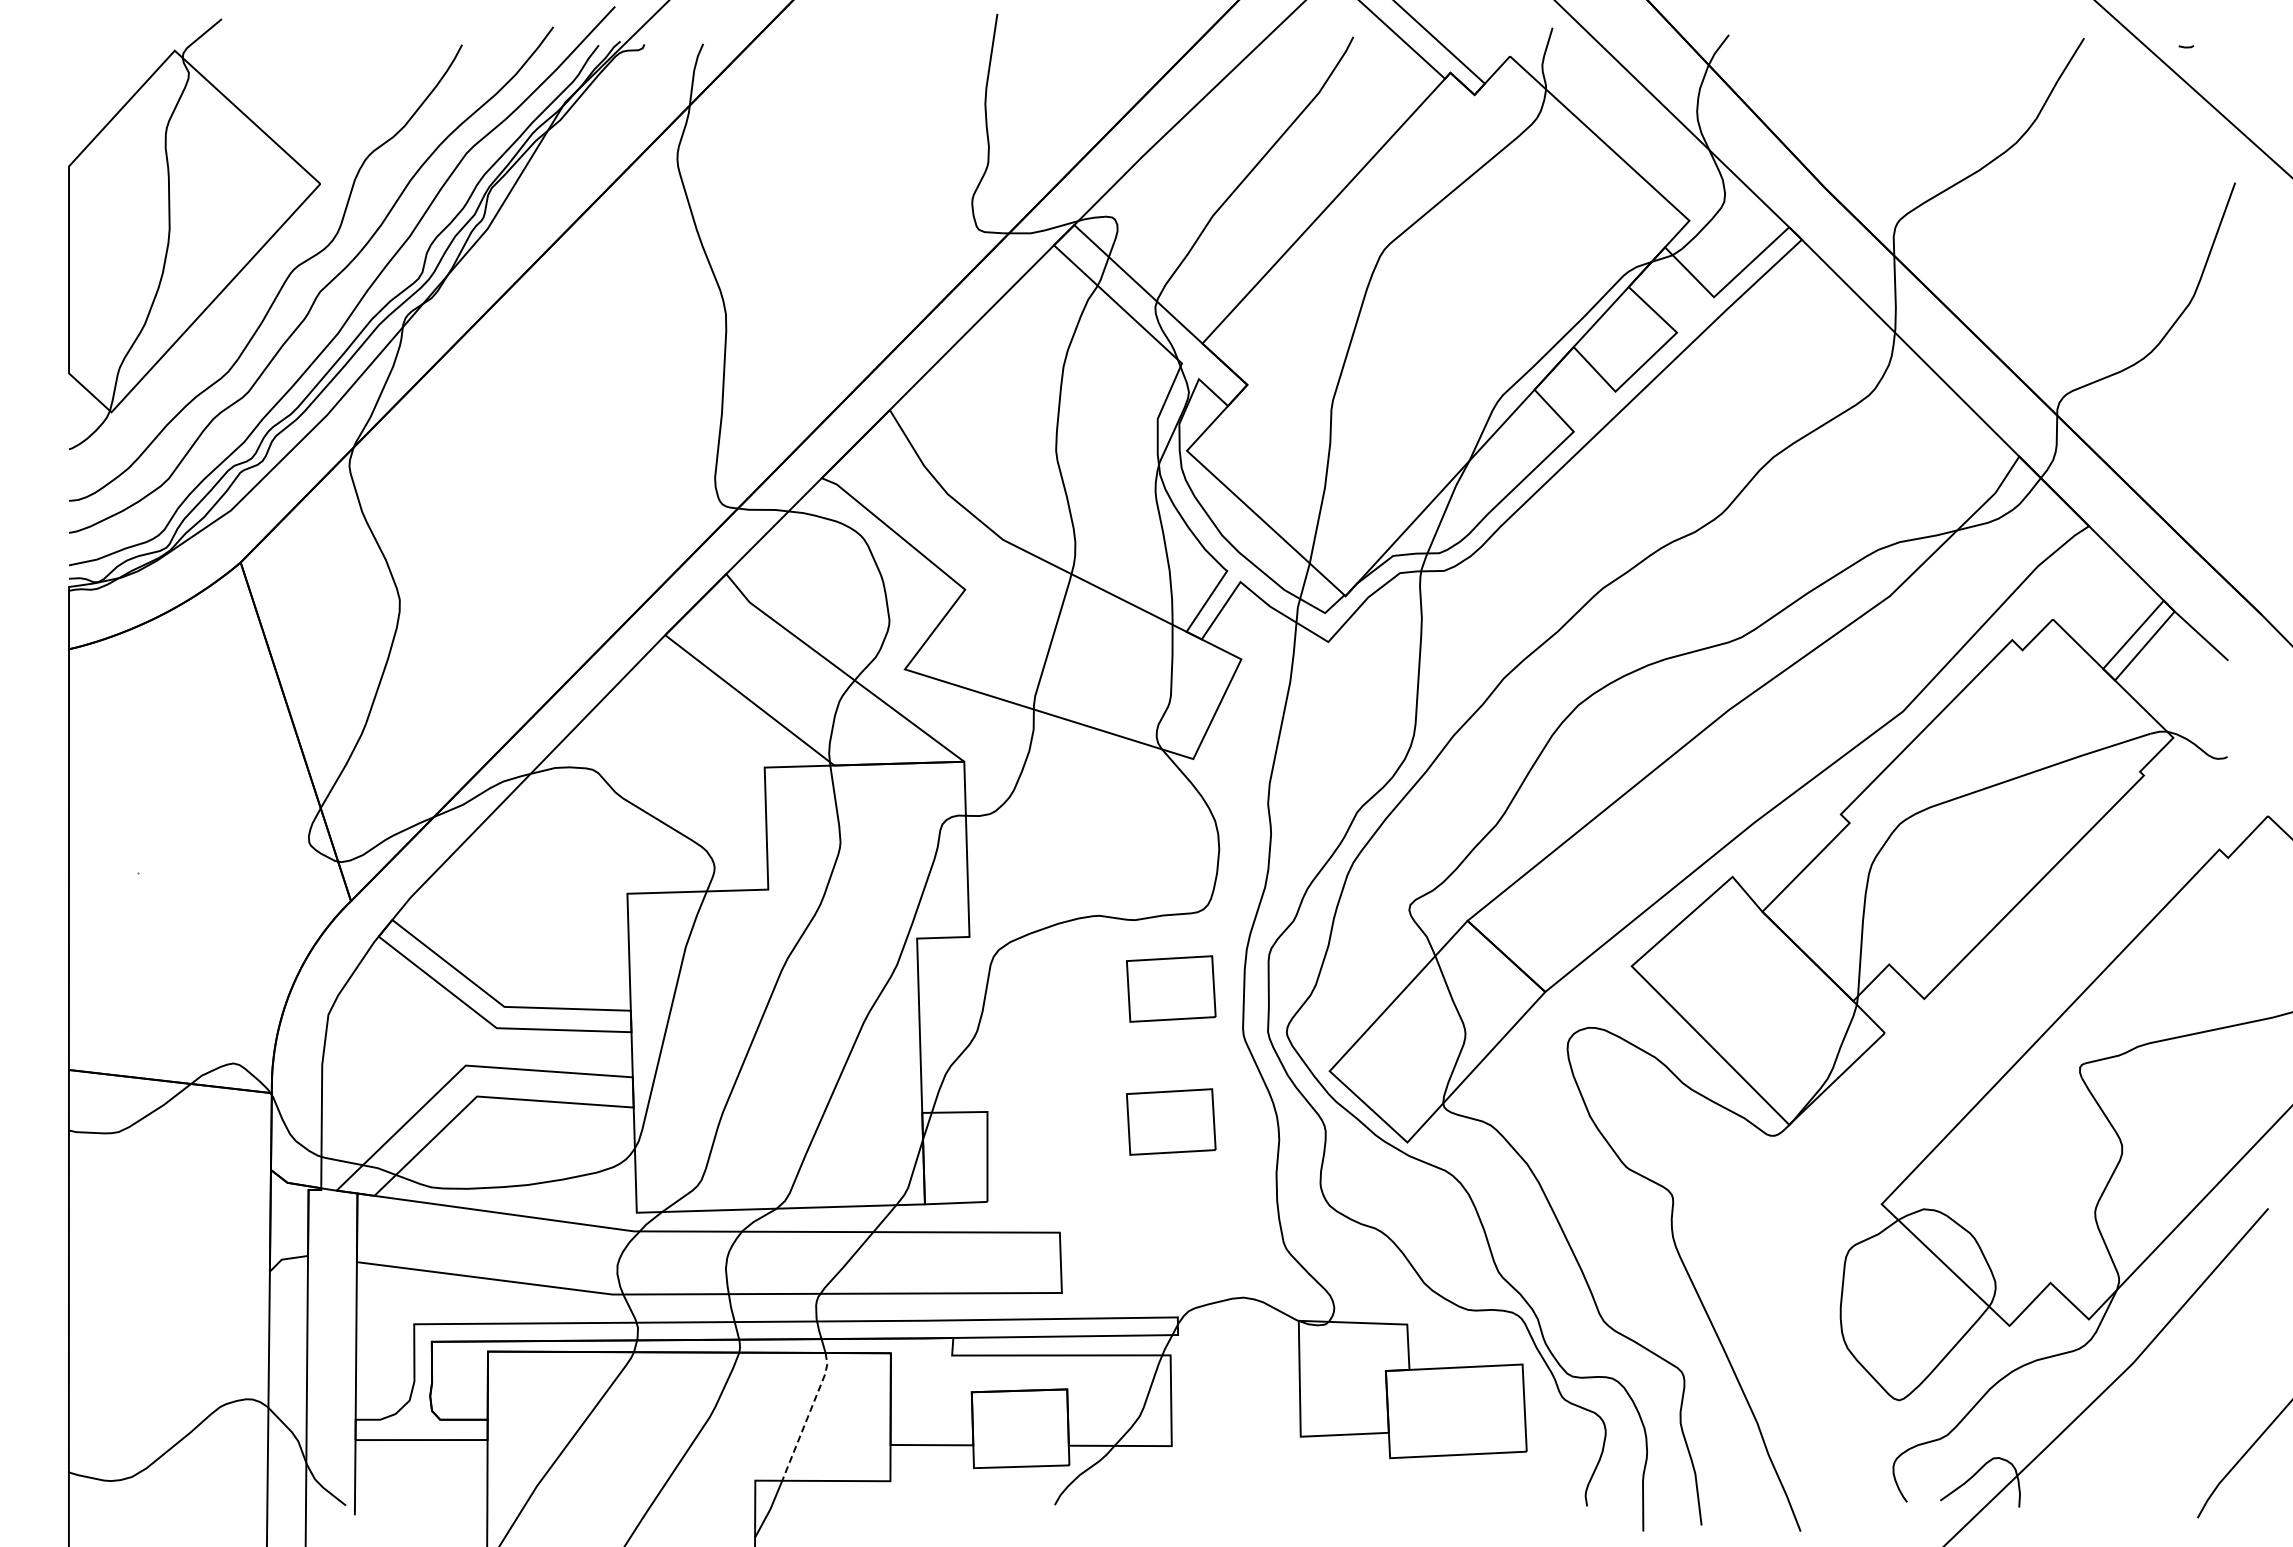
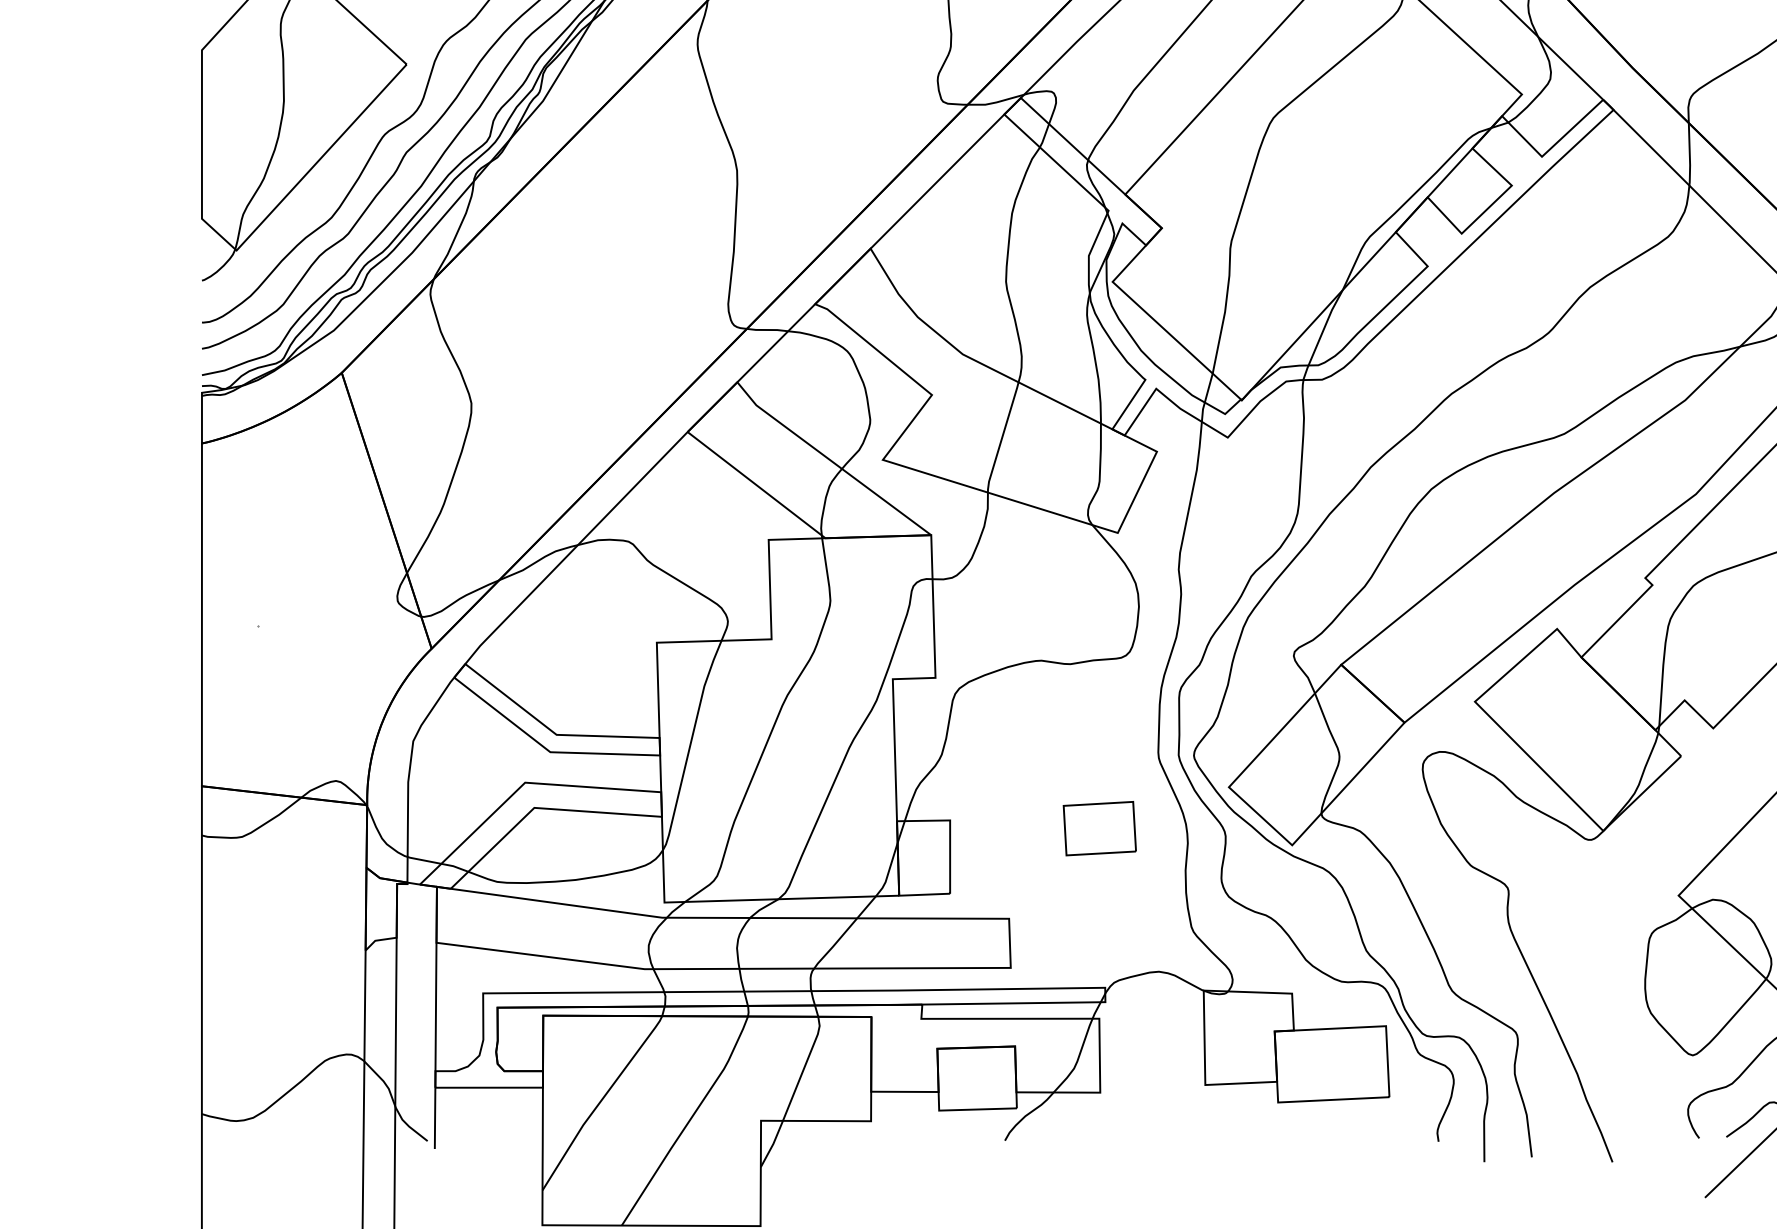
part: (1171, 988) -> (1100, 719), removed
line: (808, 1416) -> (804, 1068), dashed -> solid

